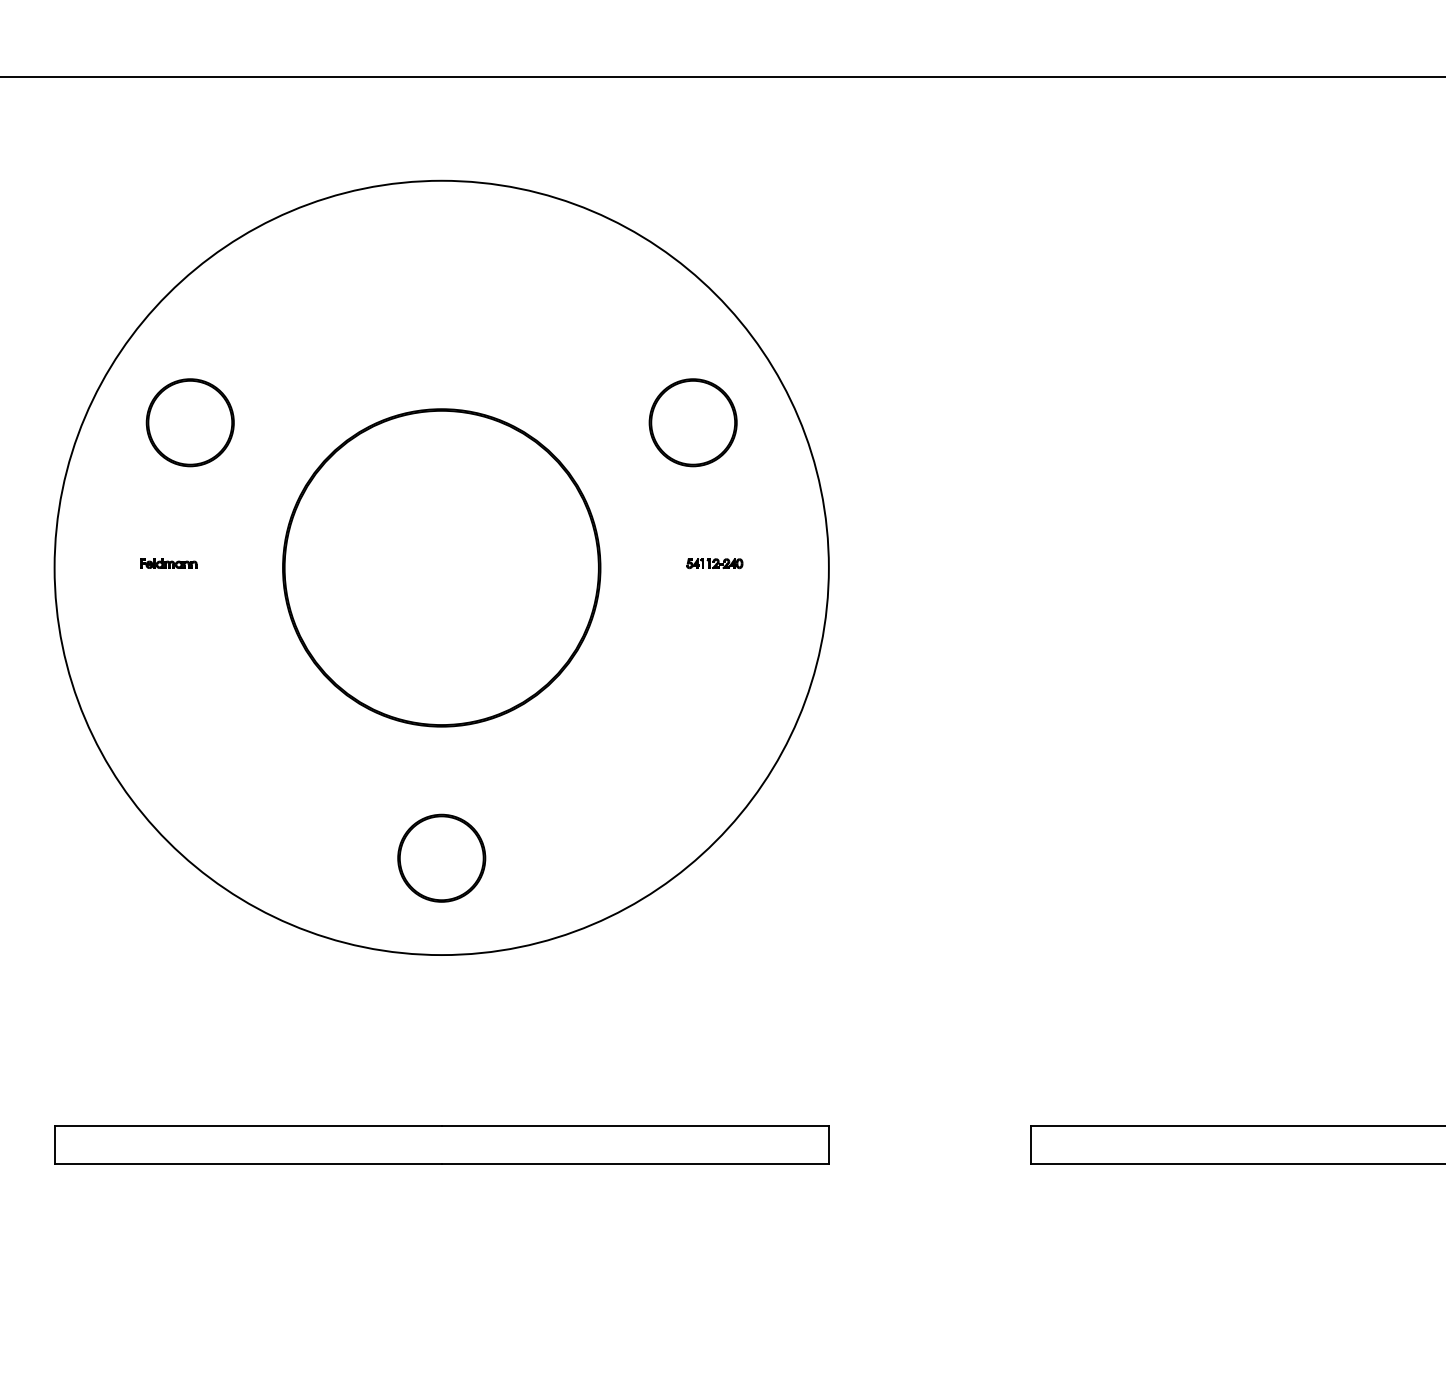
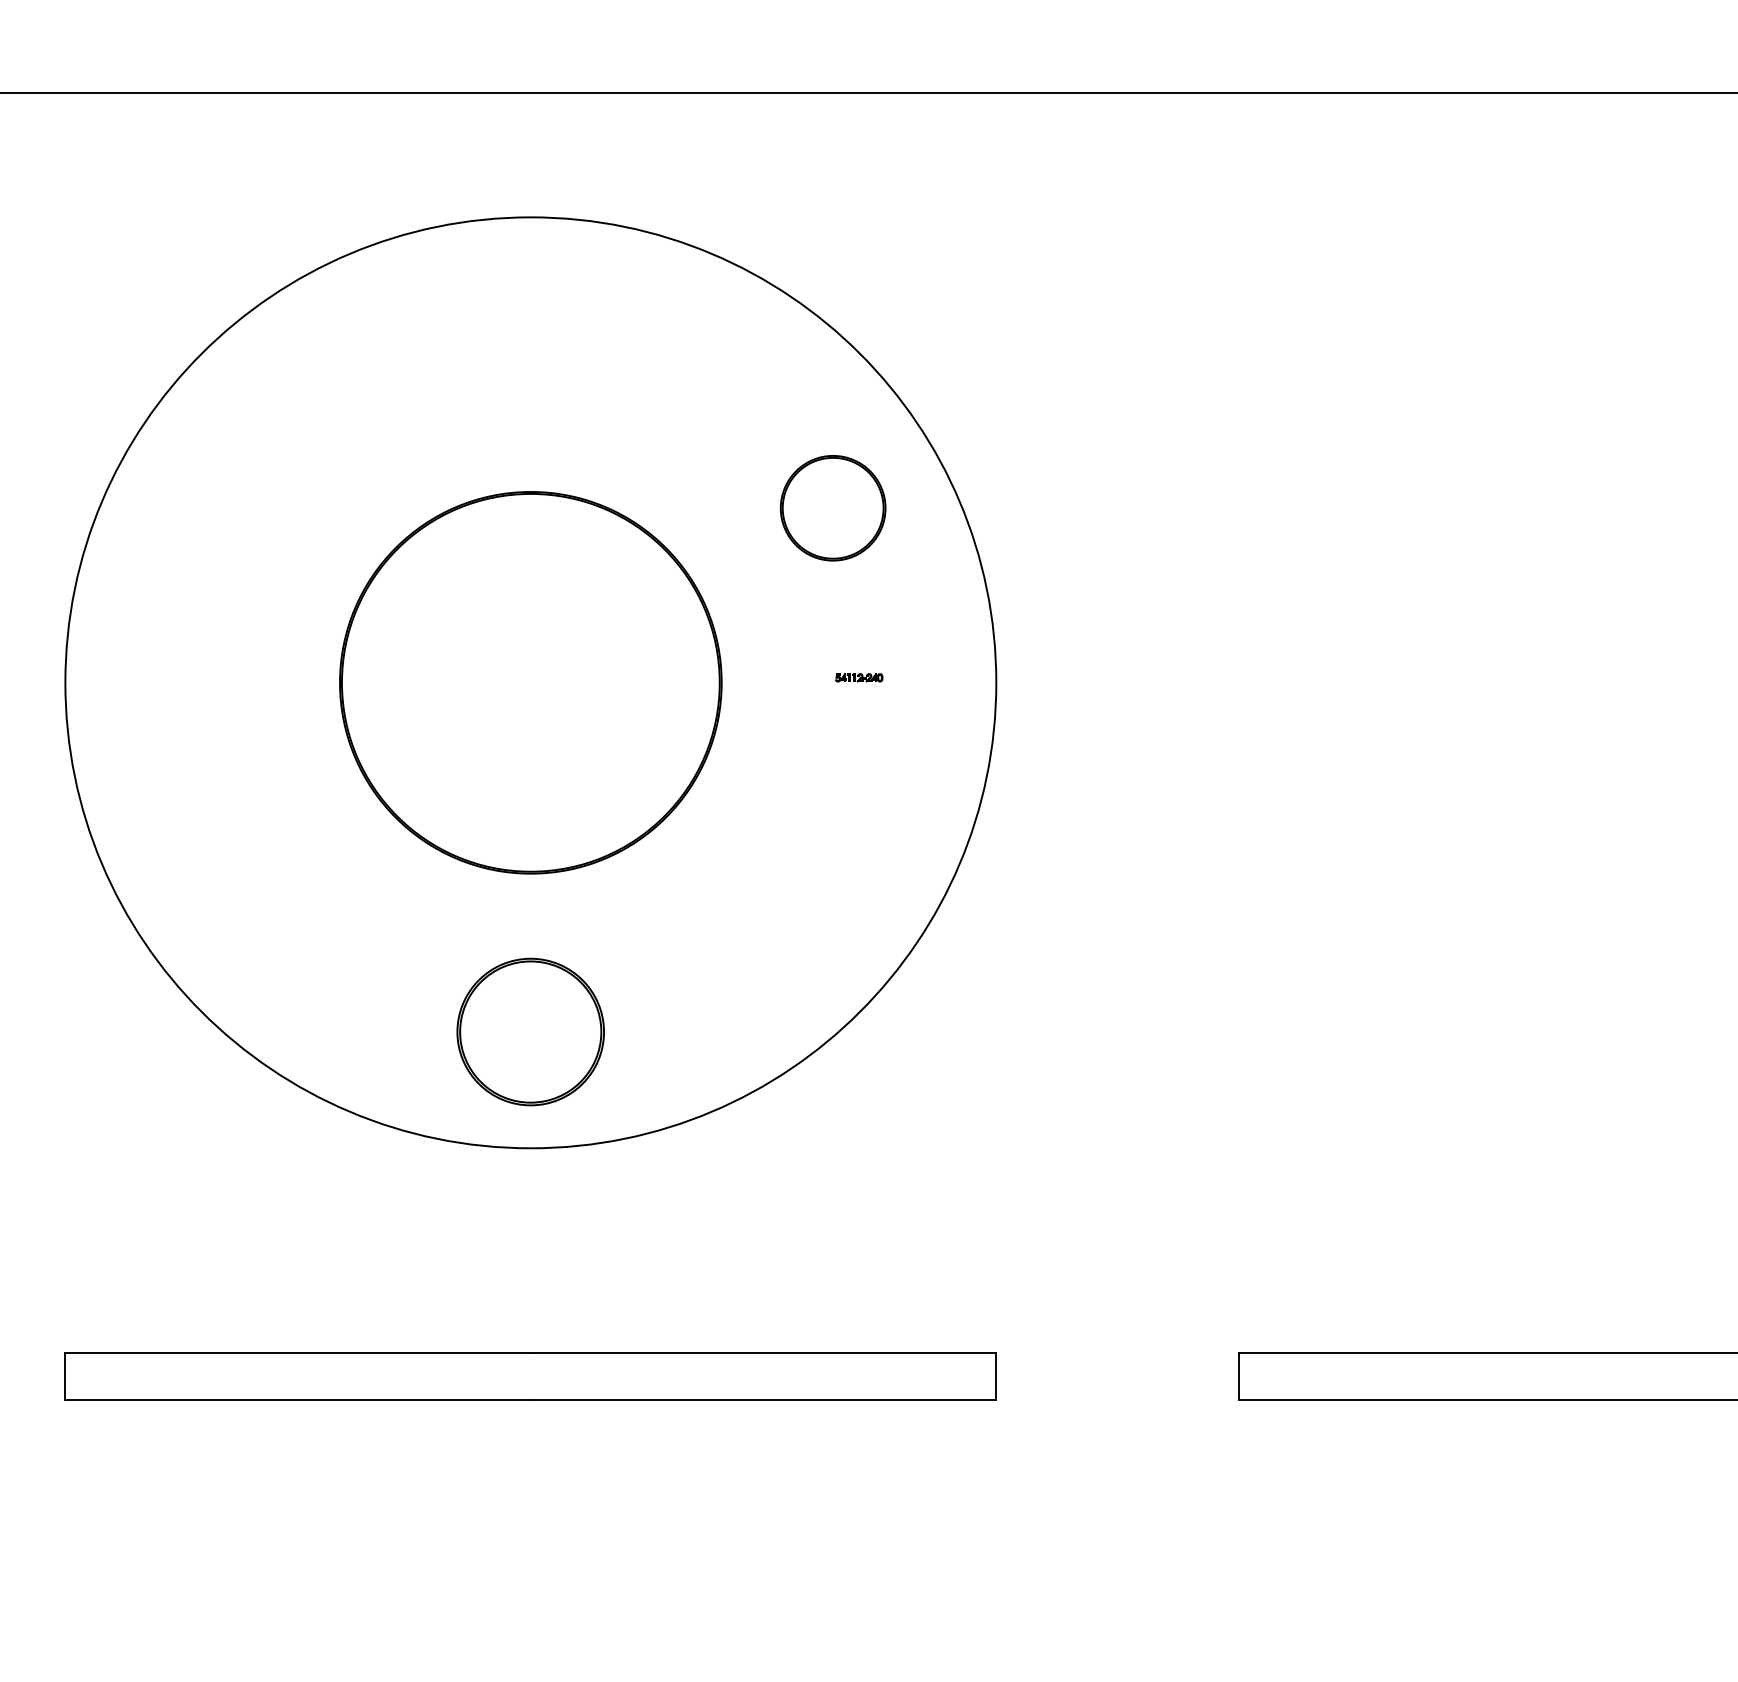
part: (189, 422) -> (227, 507), removed
part: (168, 563) -> (202, 677), removed
part: (714, 563) -> (858, 677), size x0.7
part: (441, 857) -> (530, 1030), size x1.4

